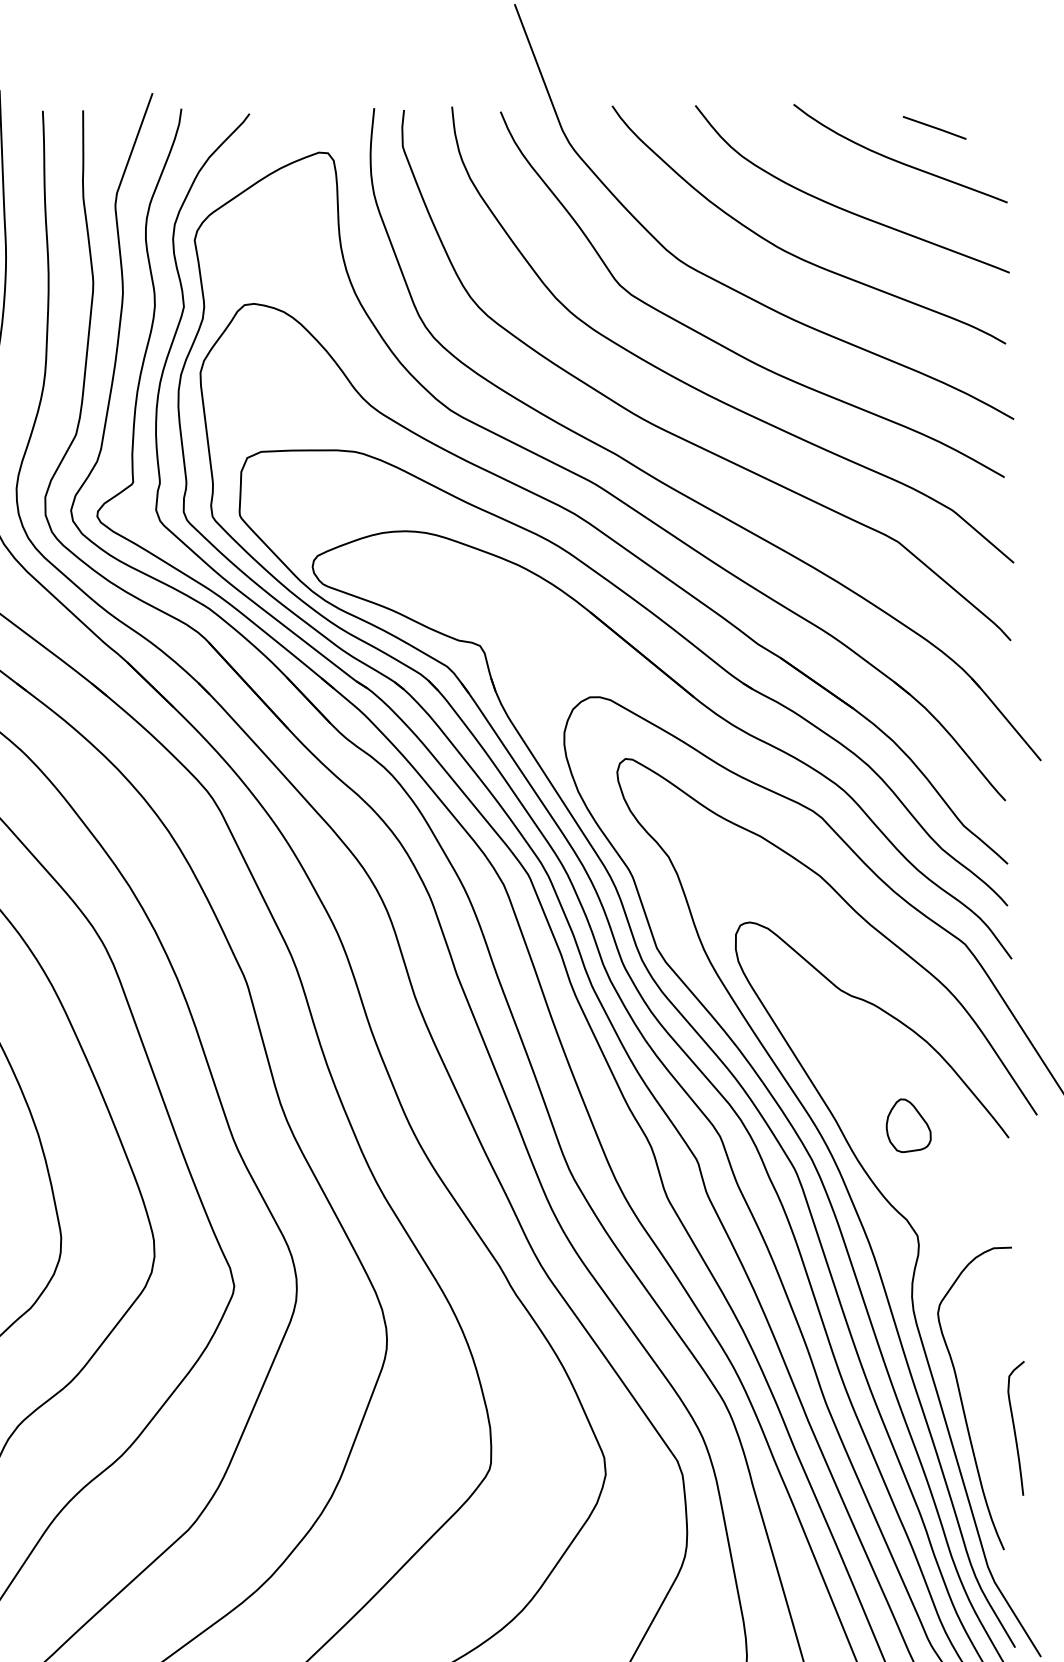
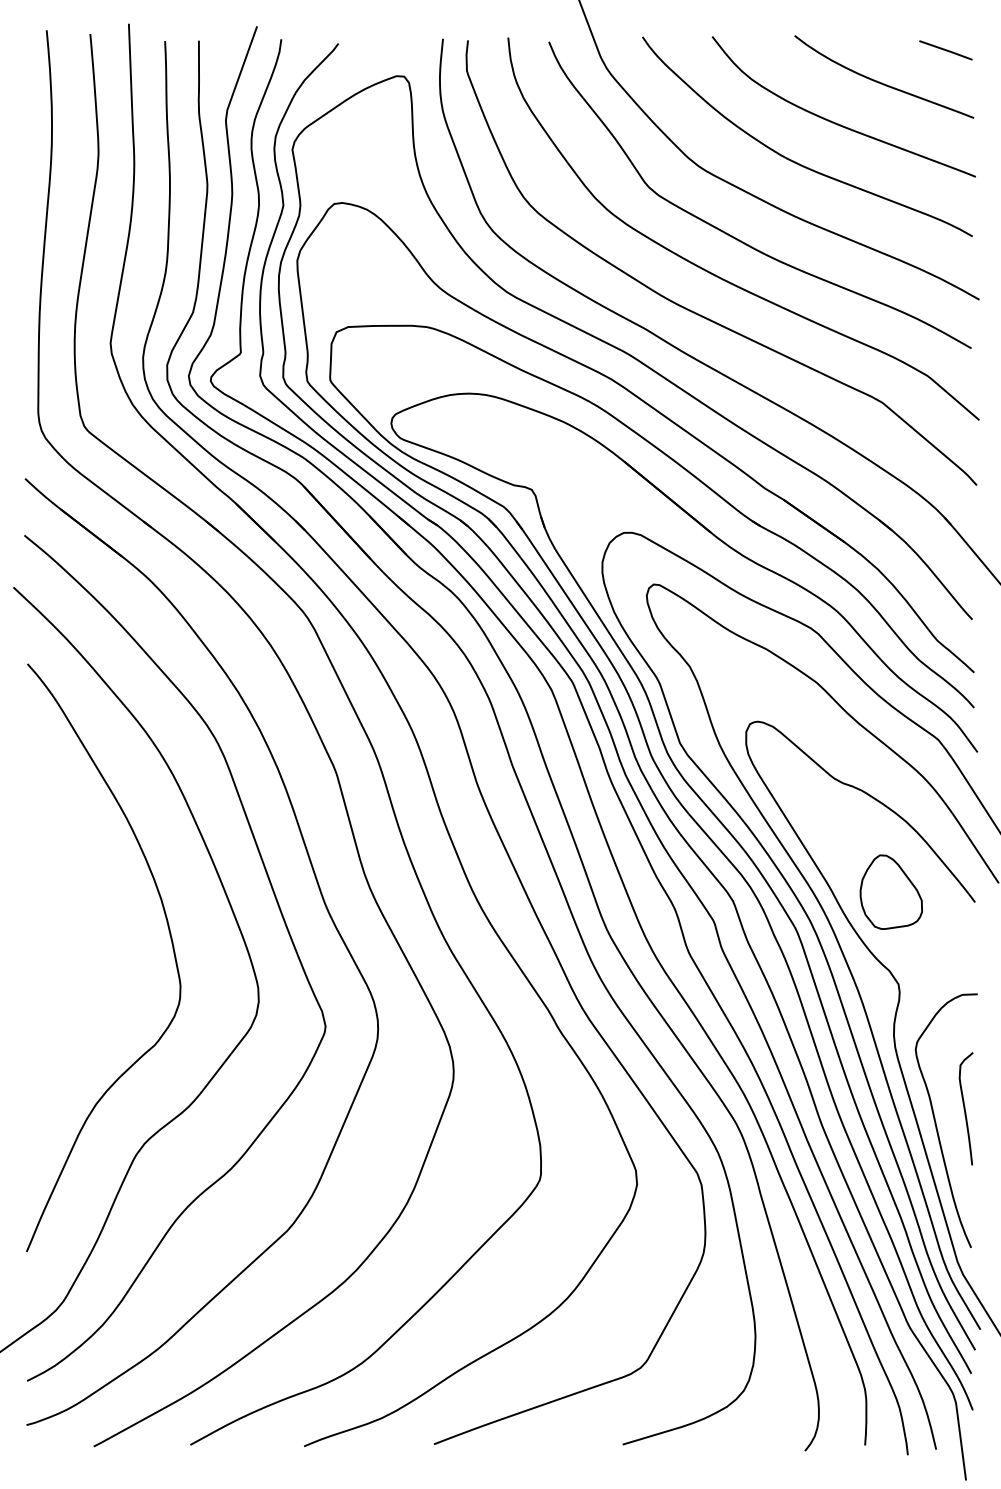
line: (934, 128) -> (945, 50), moved
part: (907, 1125) -> (890, 891), size x1.67
curve: (1015, 1427) -> (965, 1108), moved

